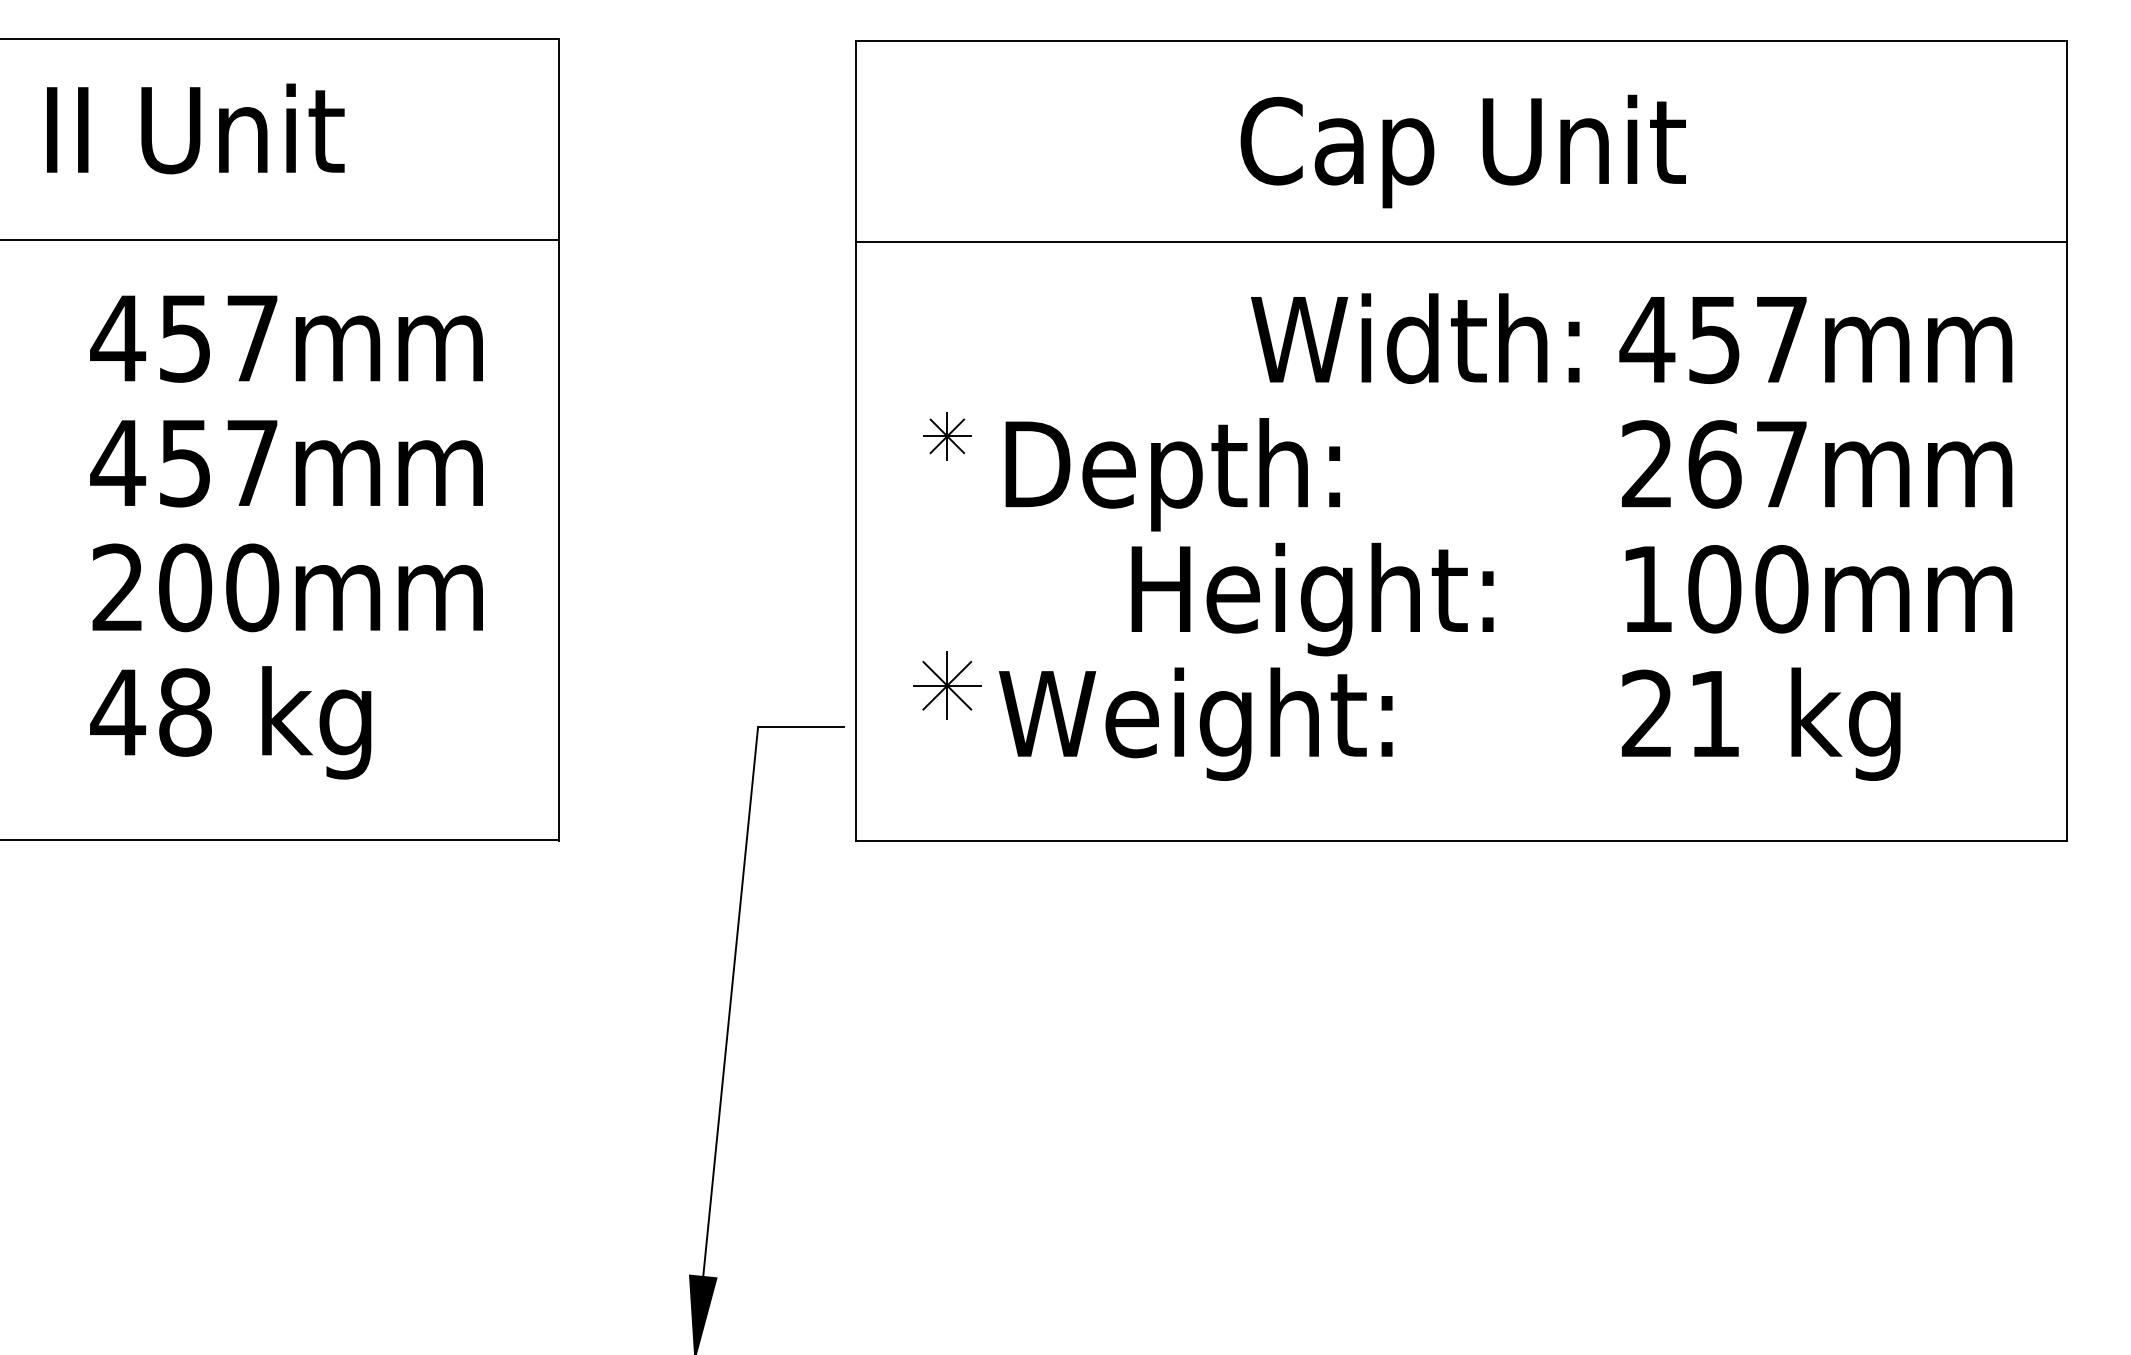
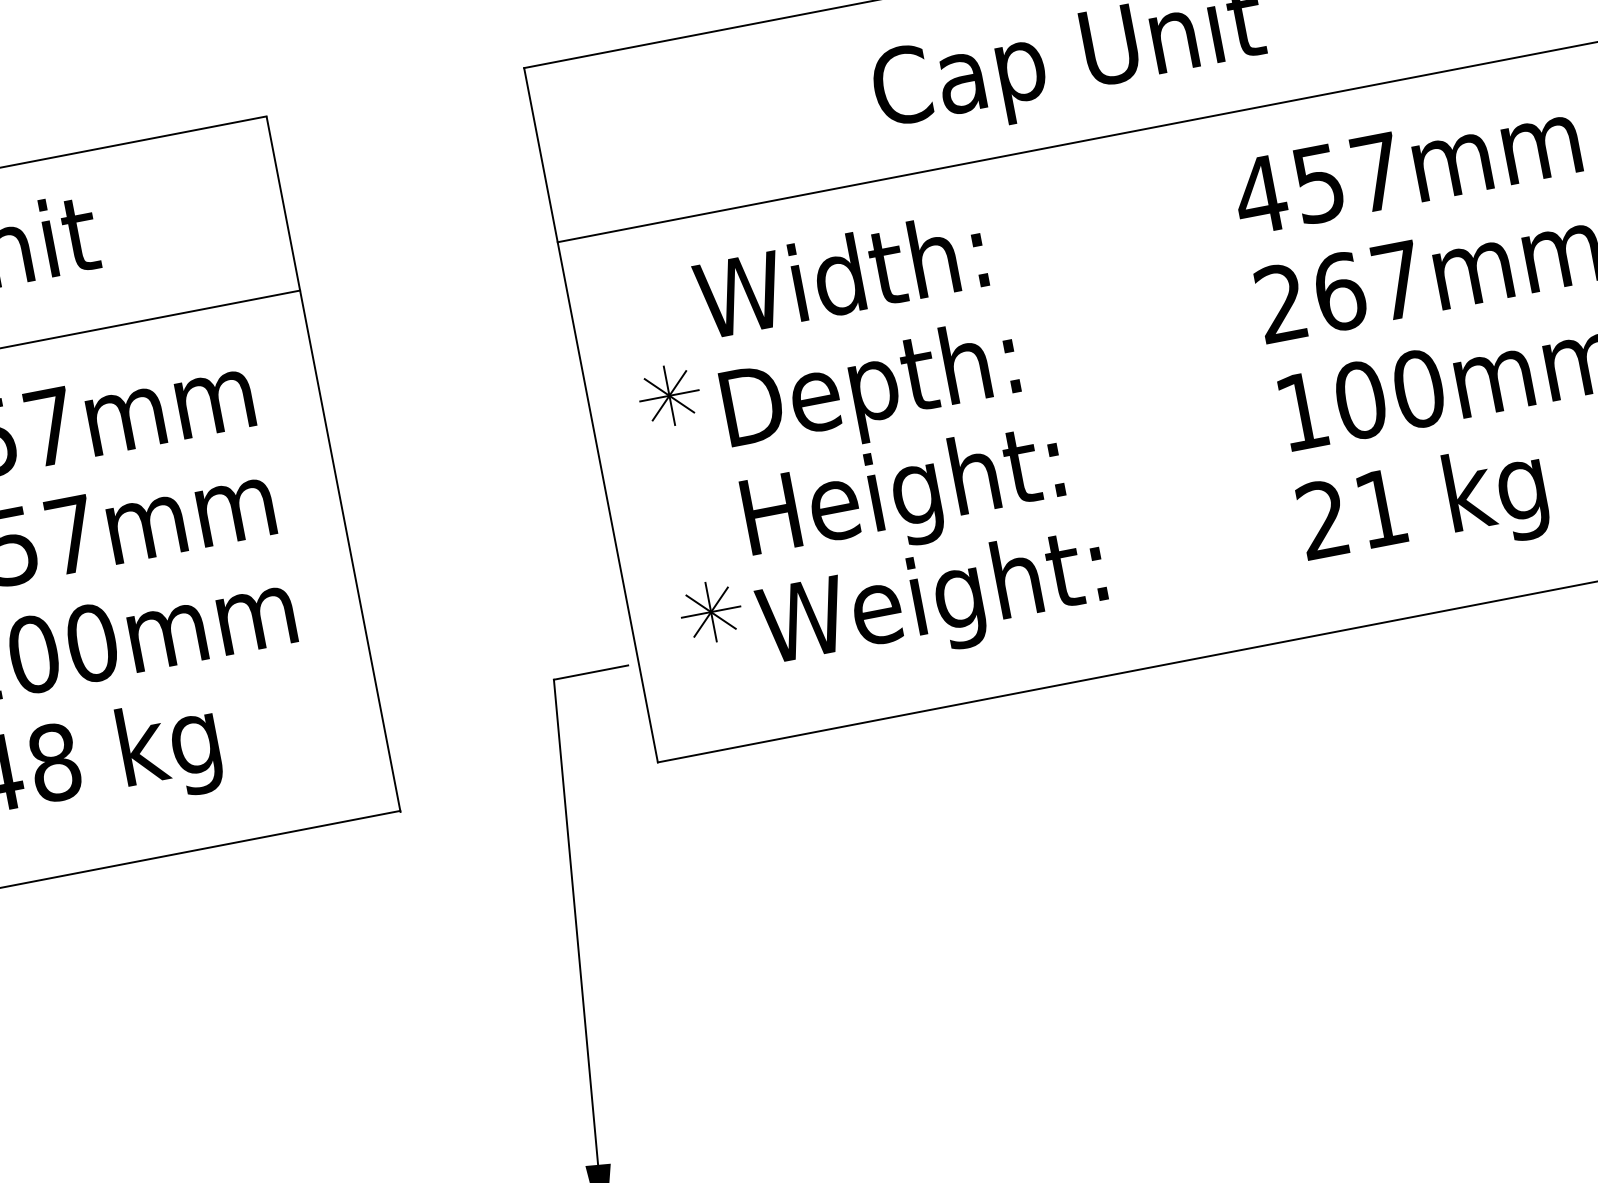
text: (1415, 338) -> (840, 274), moved
part: (947, 436) -> (669, 395), size x1.43
text: (1312, 599) -> (904, 497), moved

